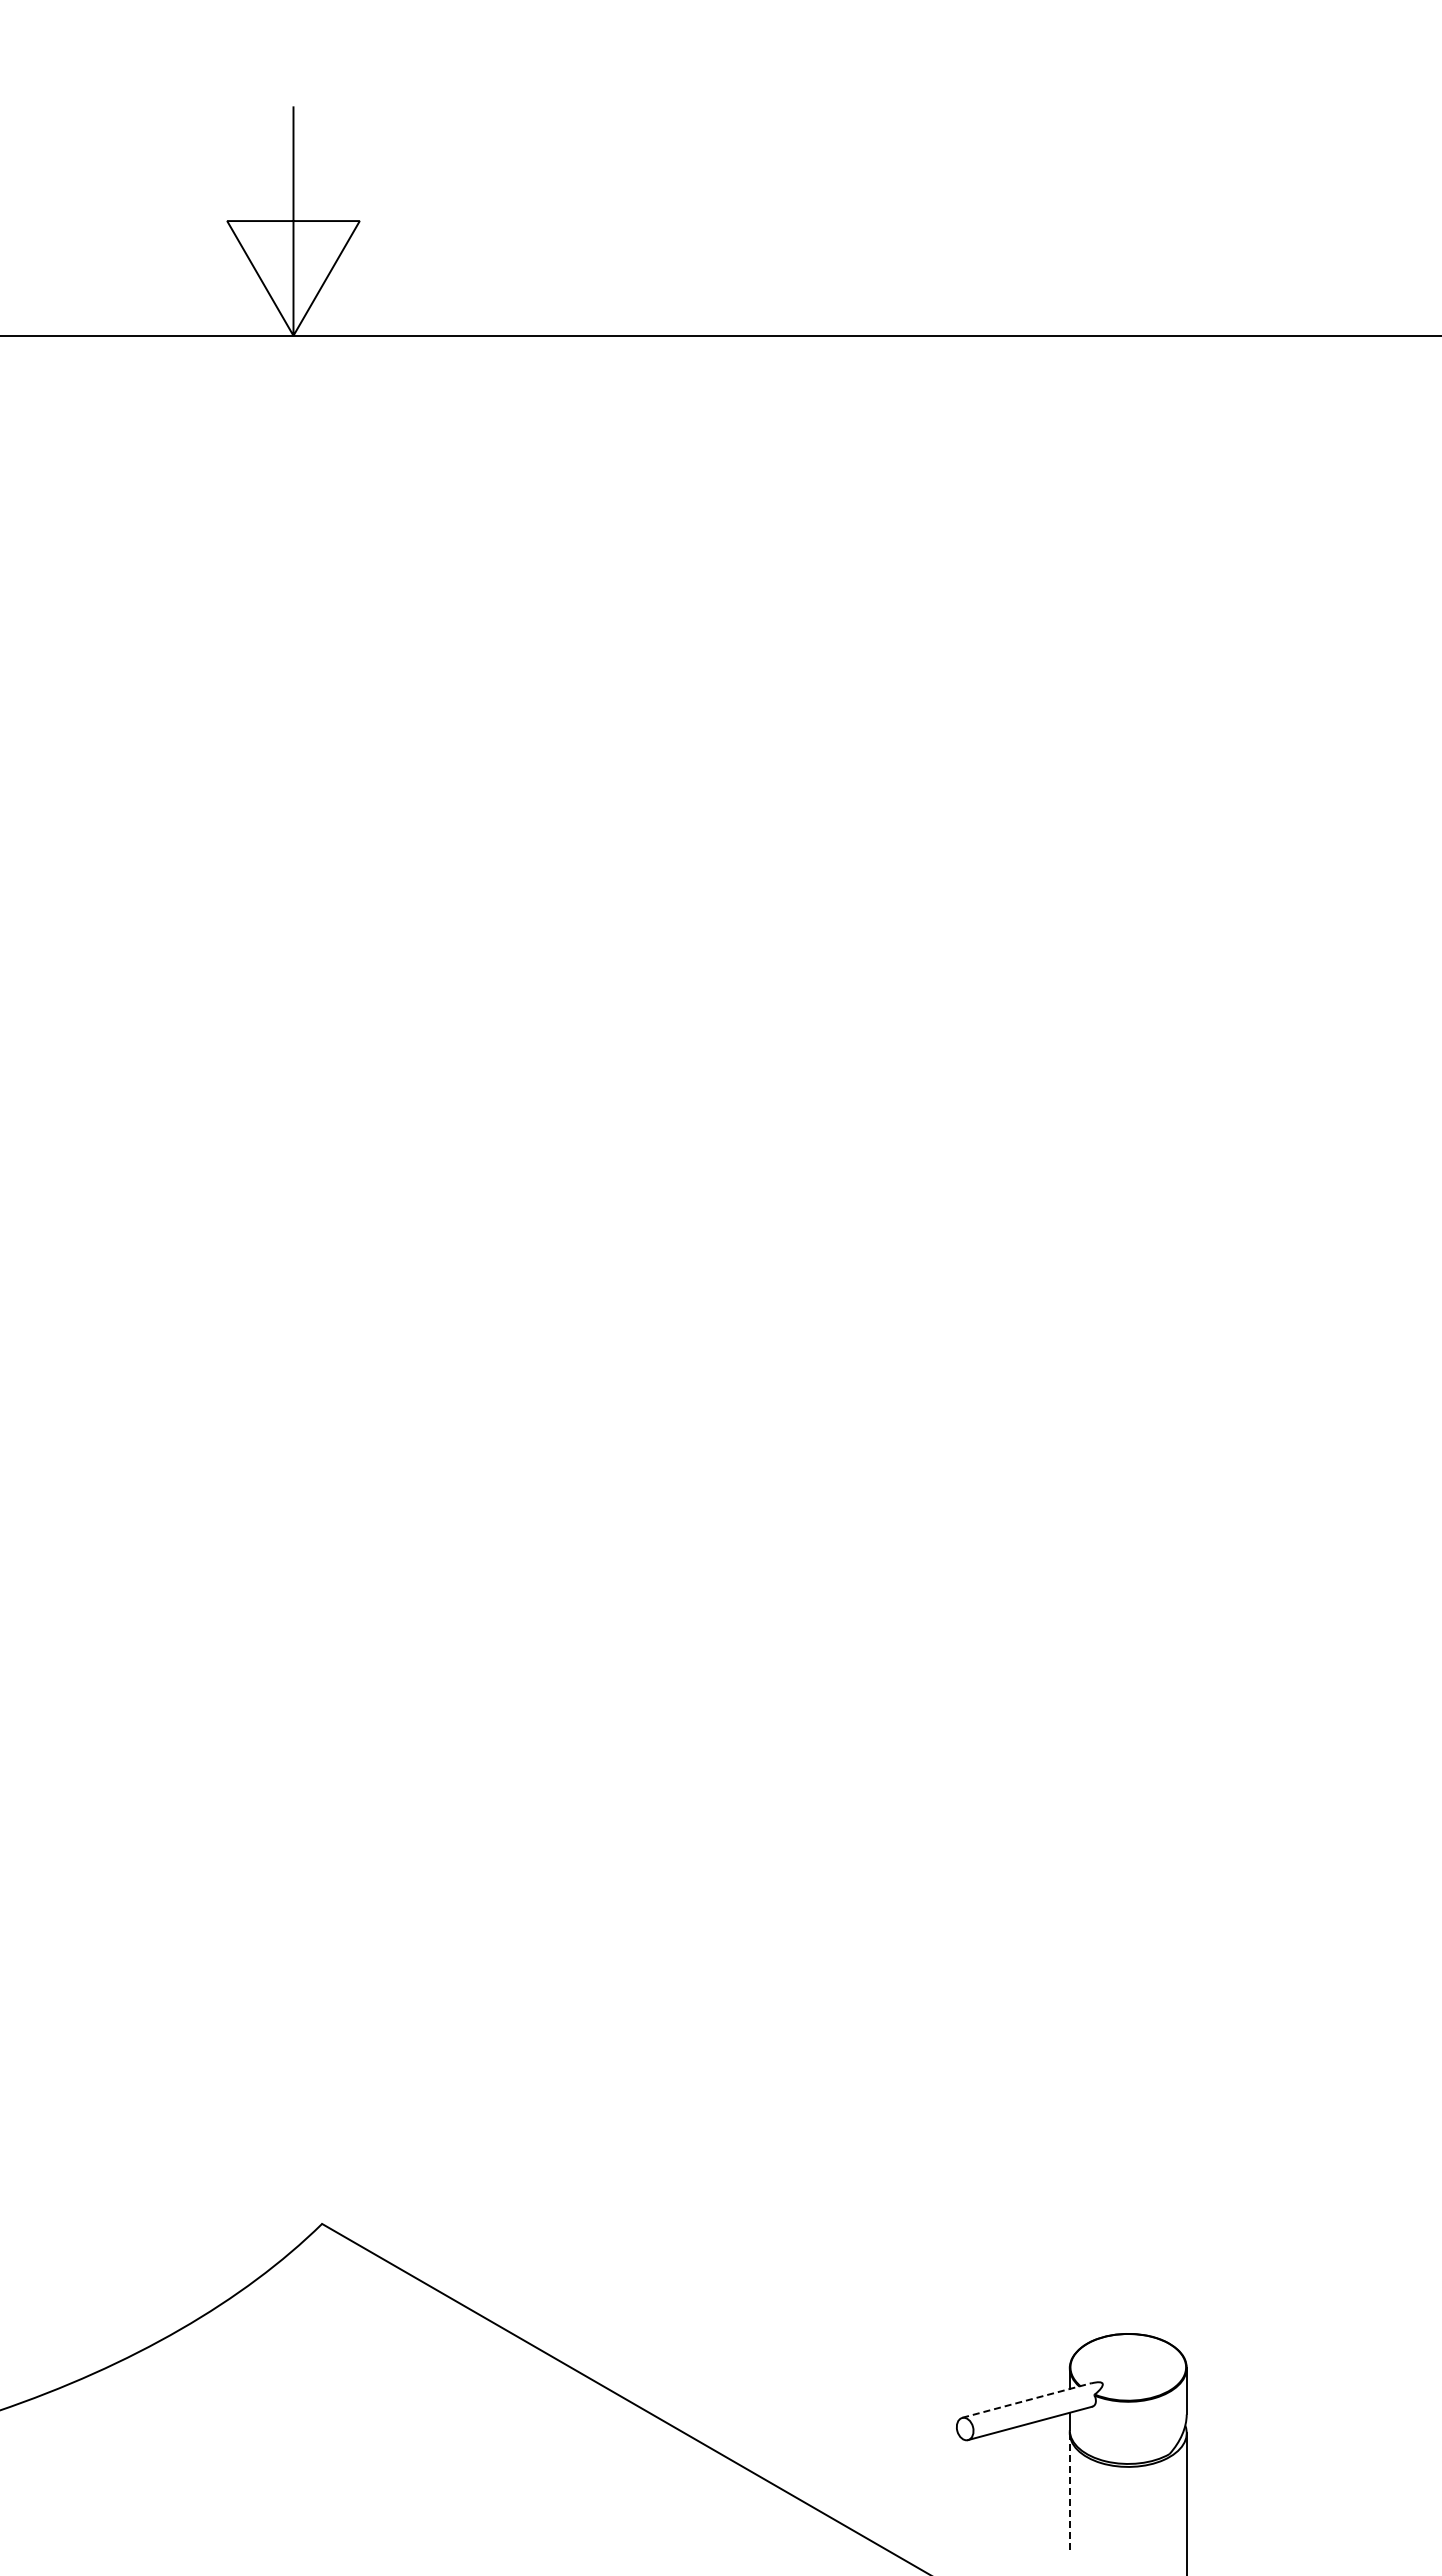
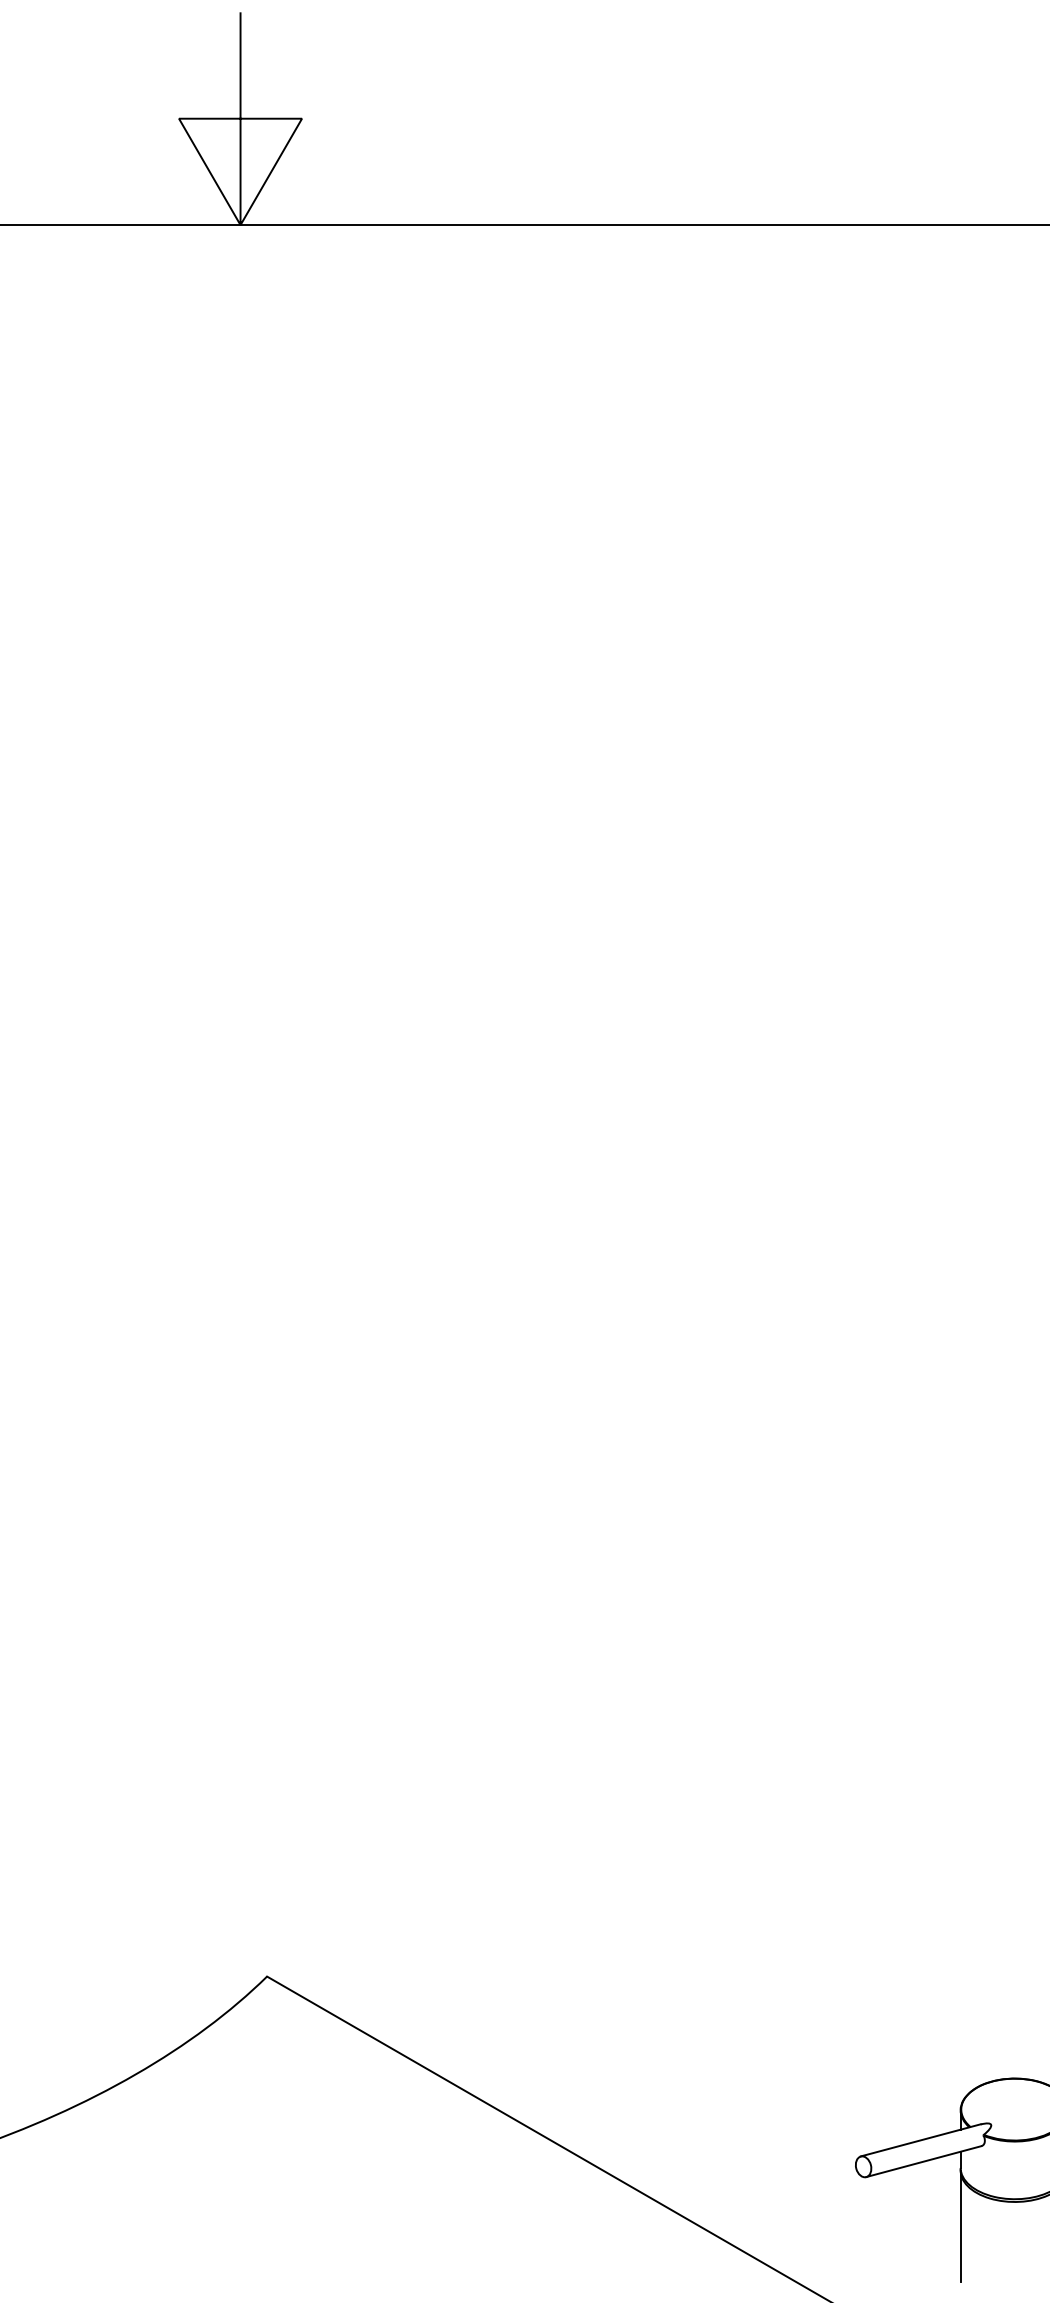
line: (1026, 2400) -> (920, 2140), dashed -> solid
line: (1069, 2493) -> (960, 2226), dashed -> solid

